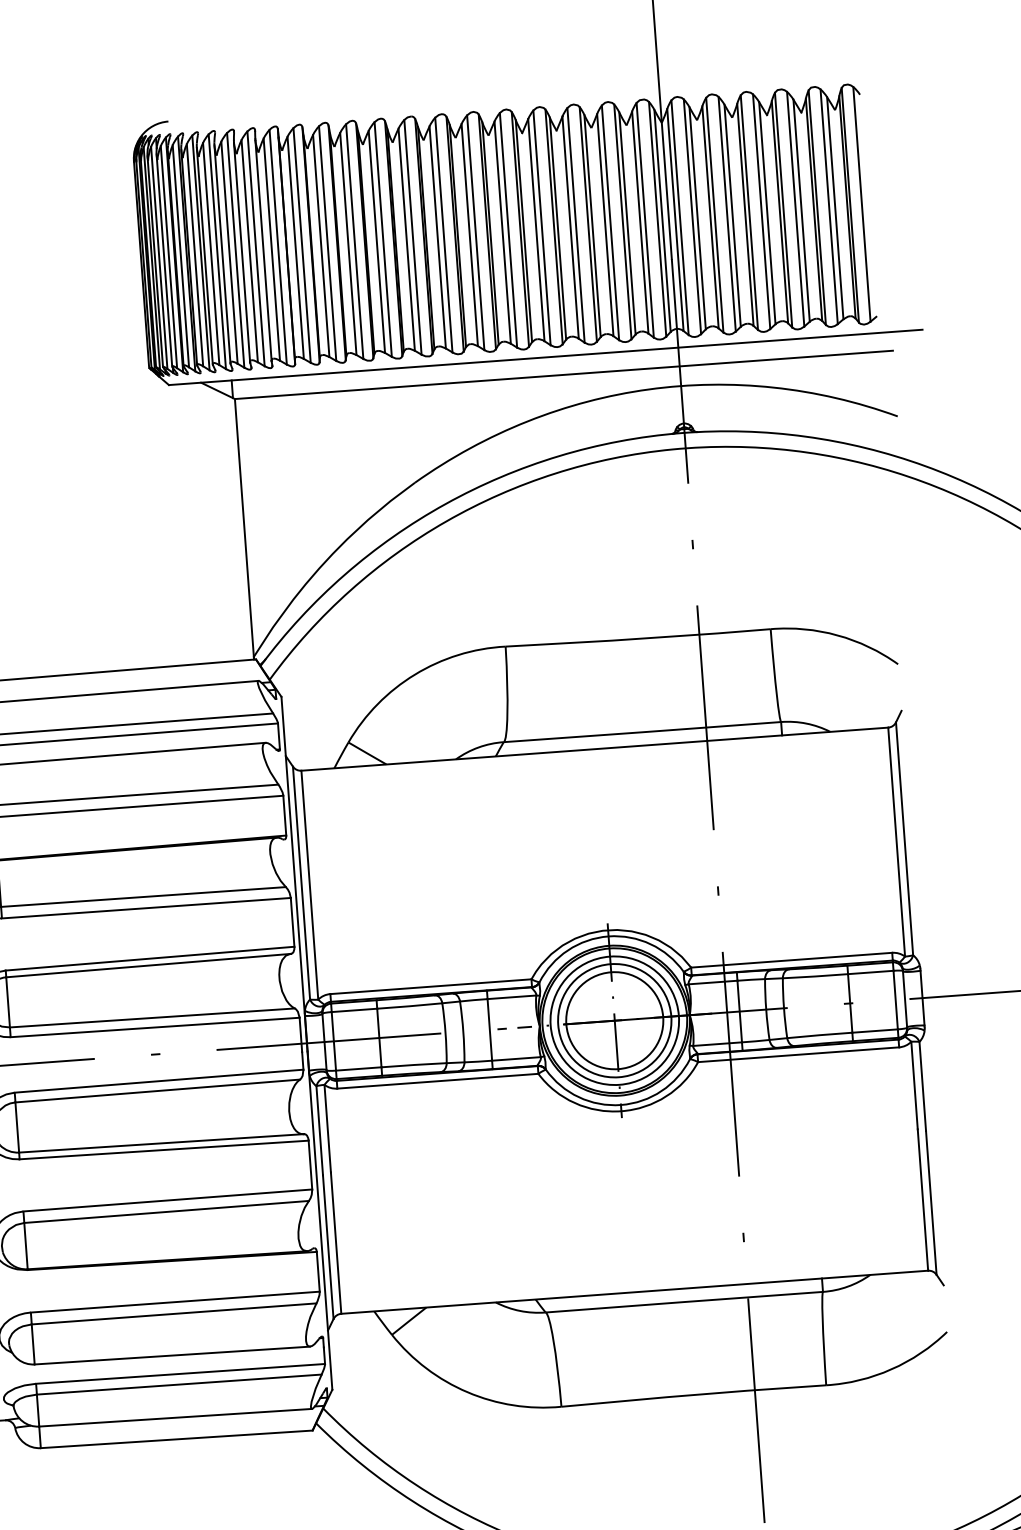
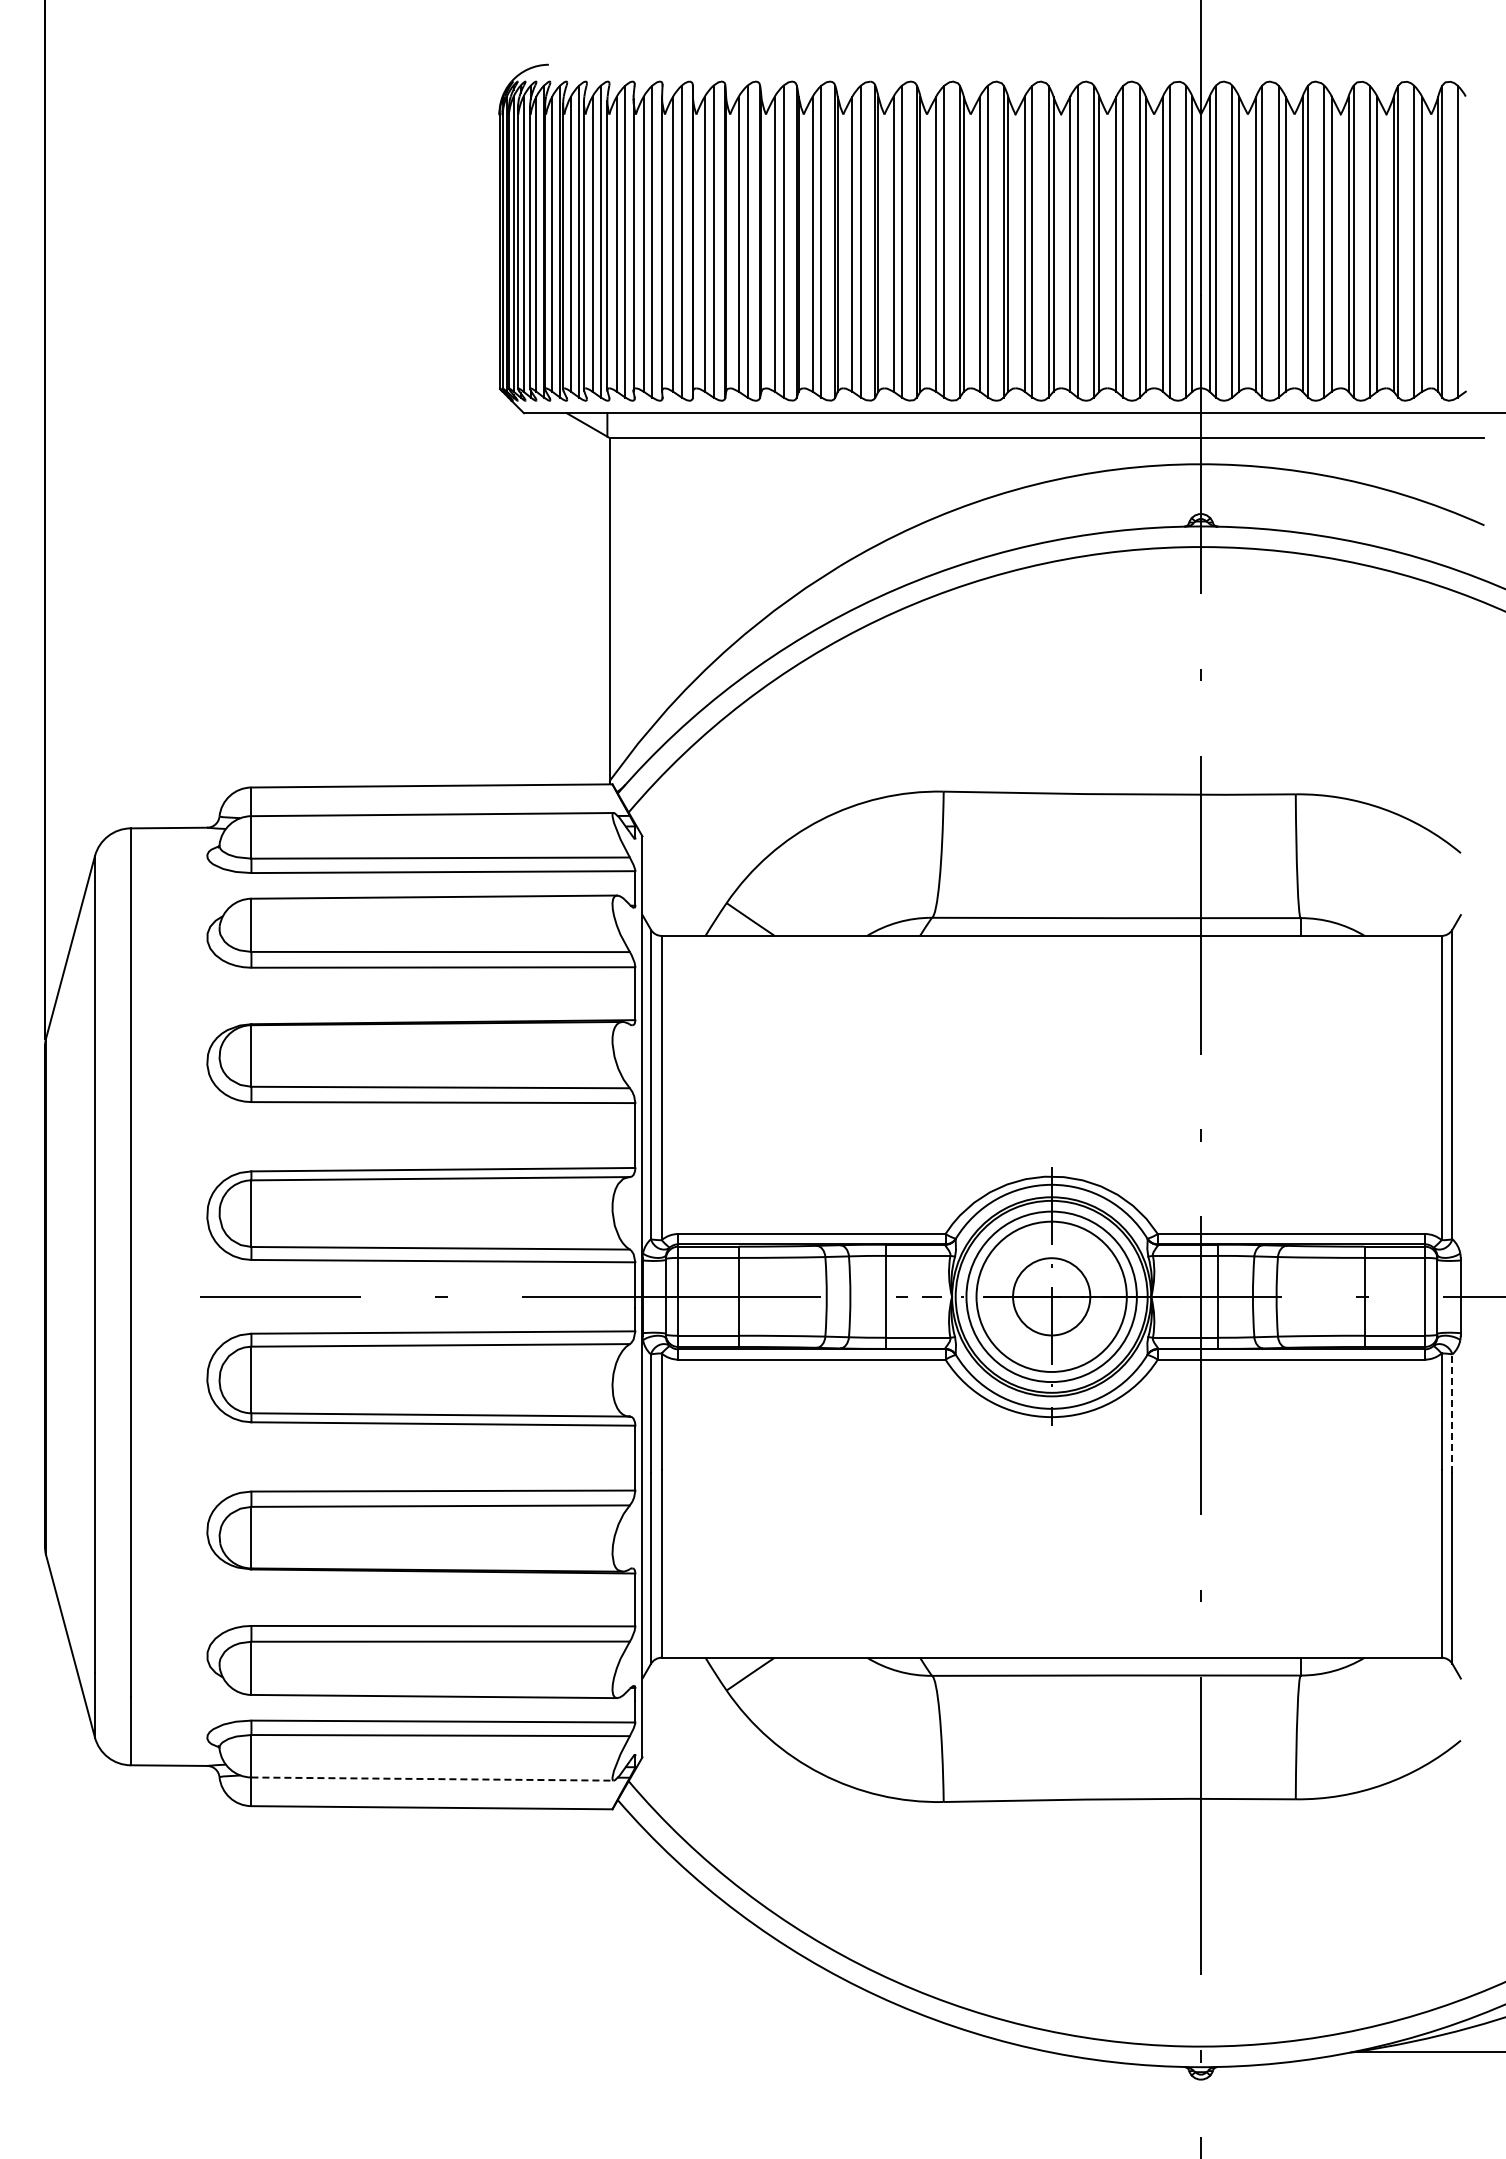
circle: (614, 1020) -> (1051, 1296), size x0.6
line: (922, 1086) -> (1452, 1413), solid -> dashed
line: (176, 1418) -> (433, 1779), solid -> dashed

